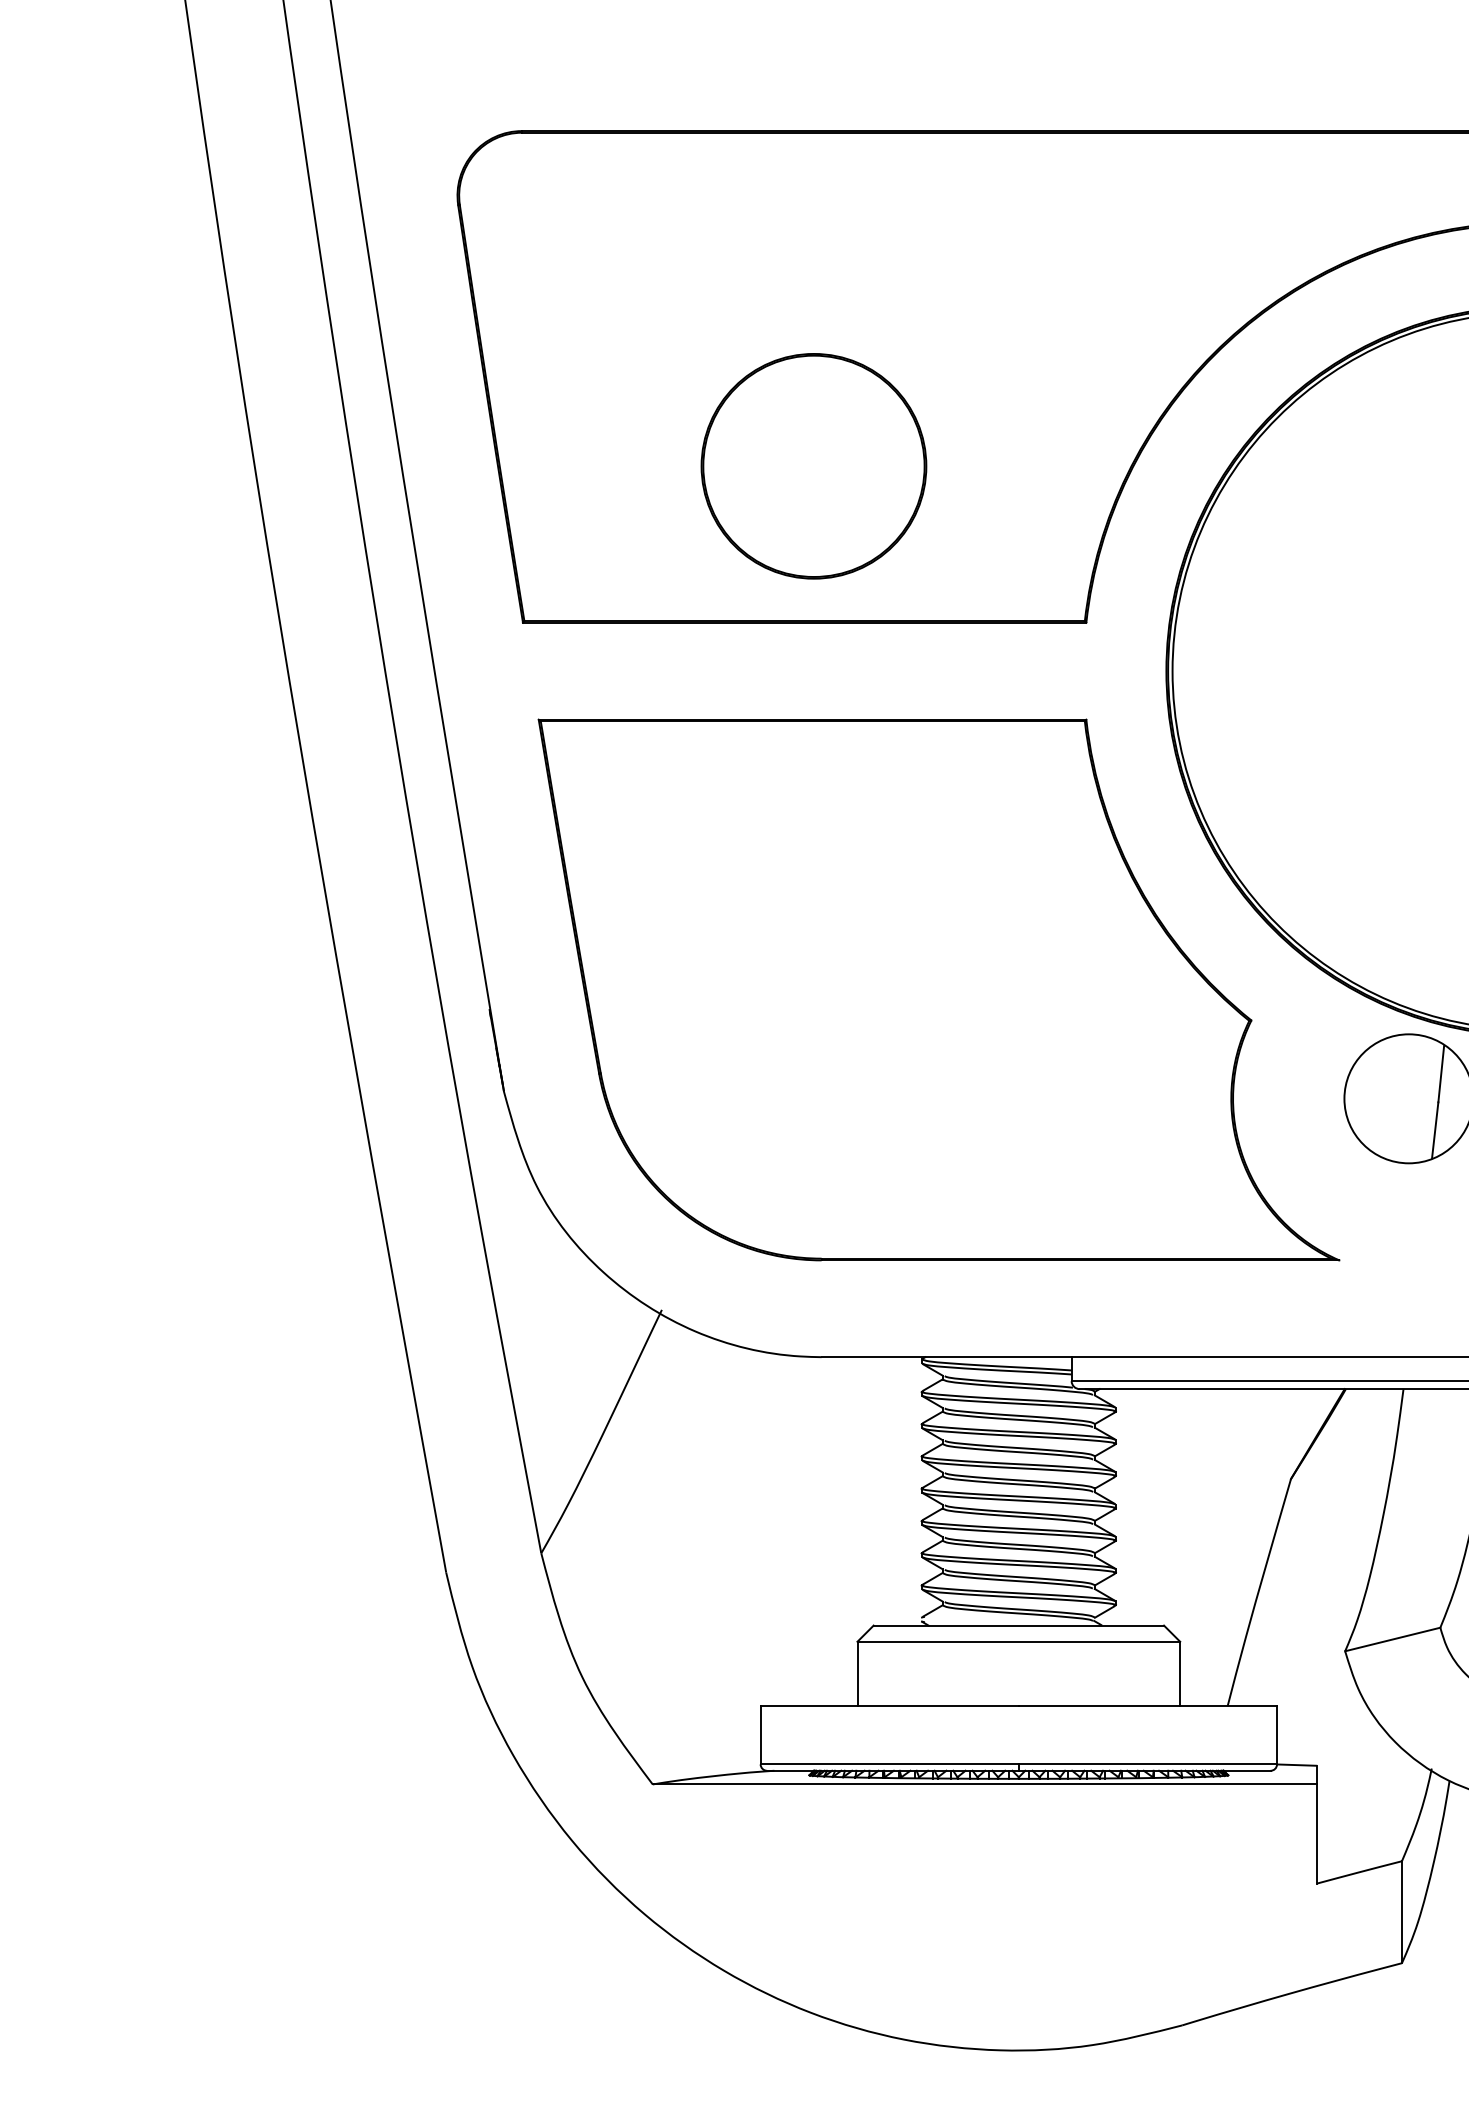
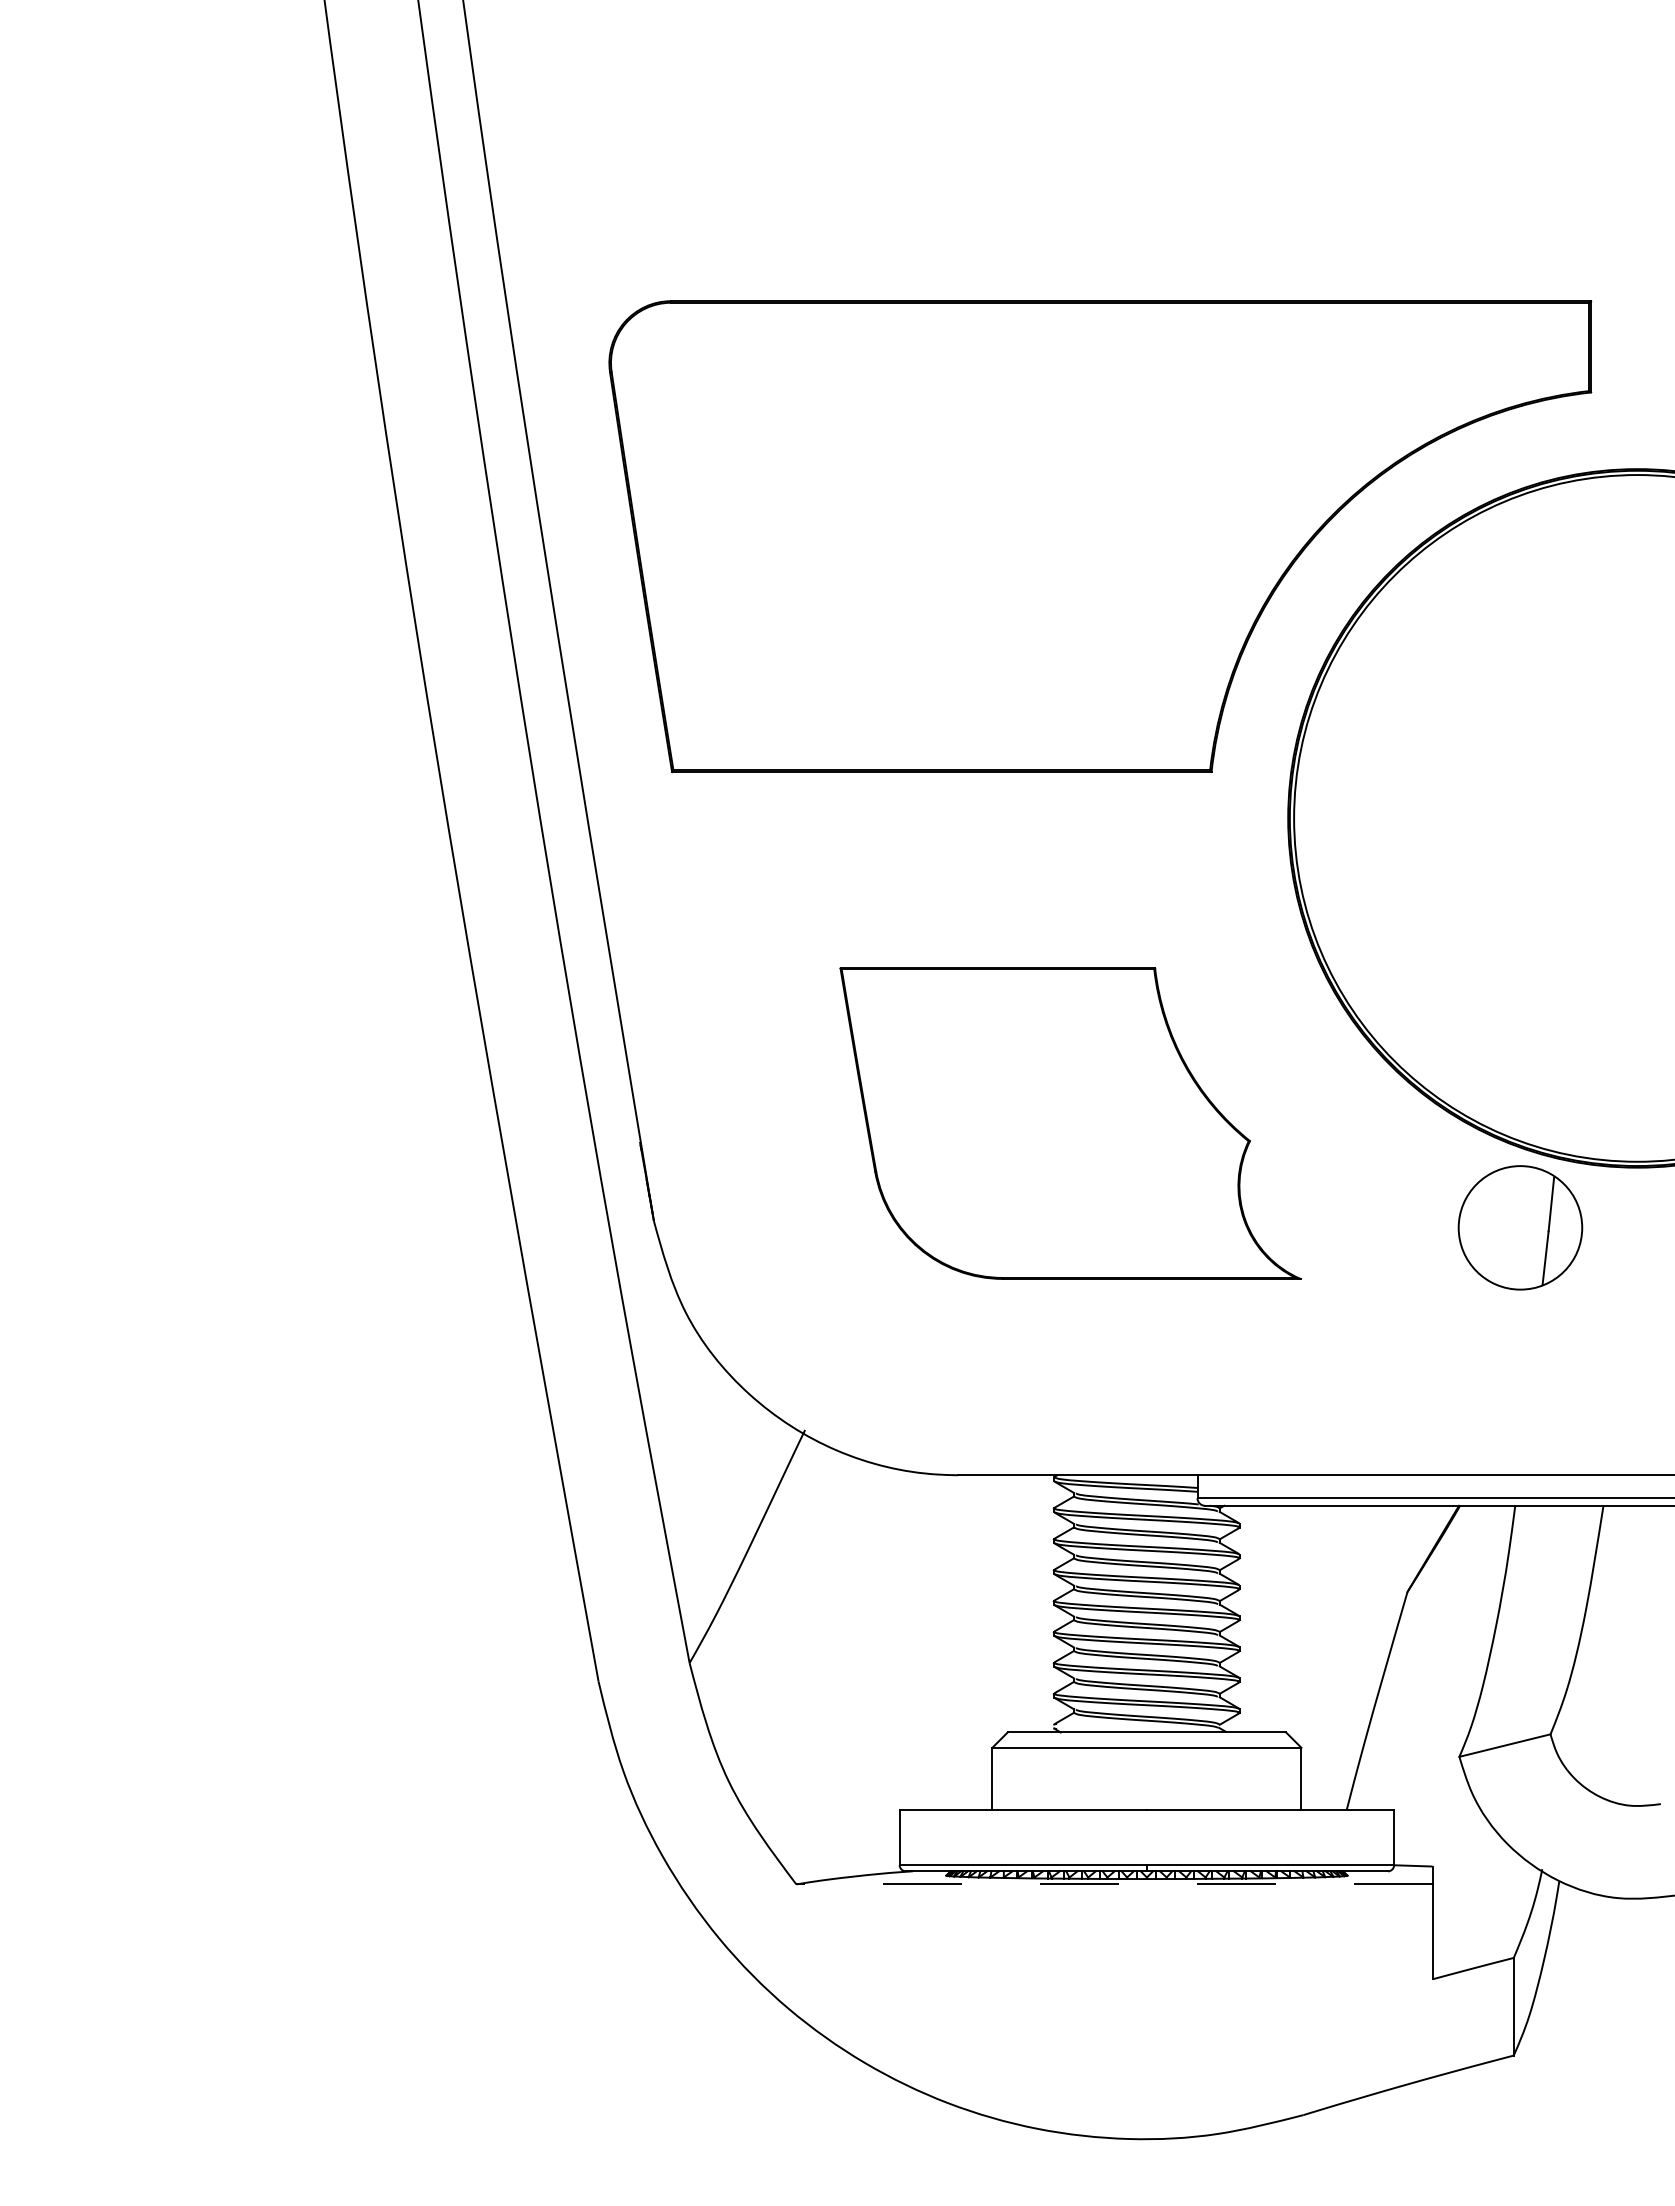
part: (813, 465) -> (950, 621), removed
part: (939, 989) -> (1070, 1123), size x0.6
line: (983, 1784) -> (1113, 1884), solid -> dashed

